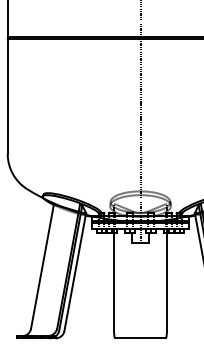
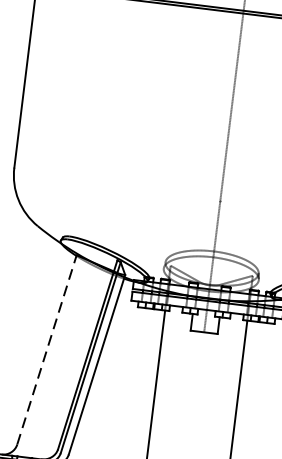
line: (42, 266) -> (47, 349), solid -> dashed

